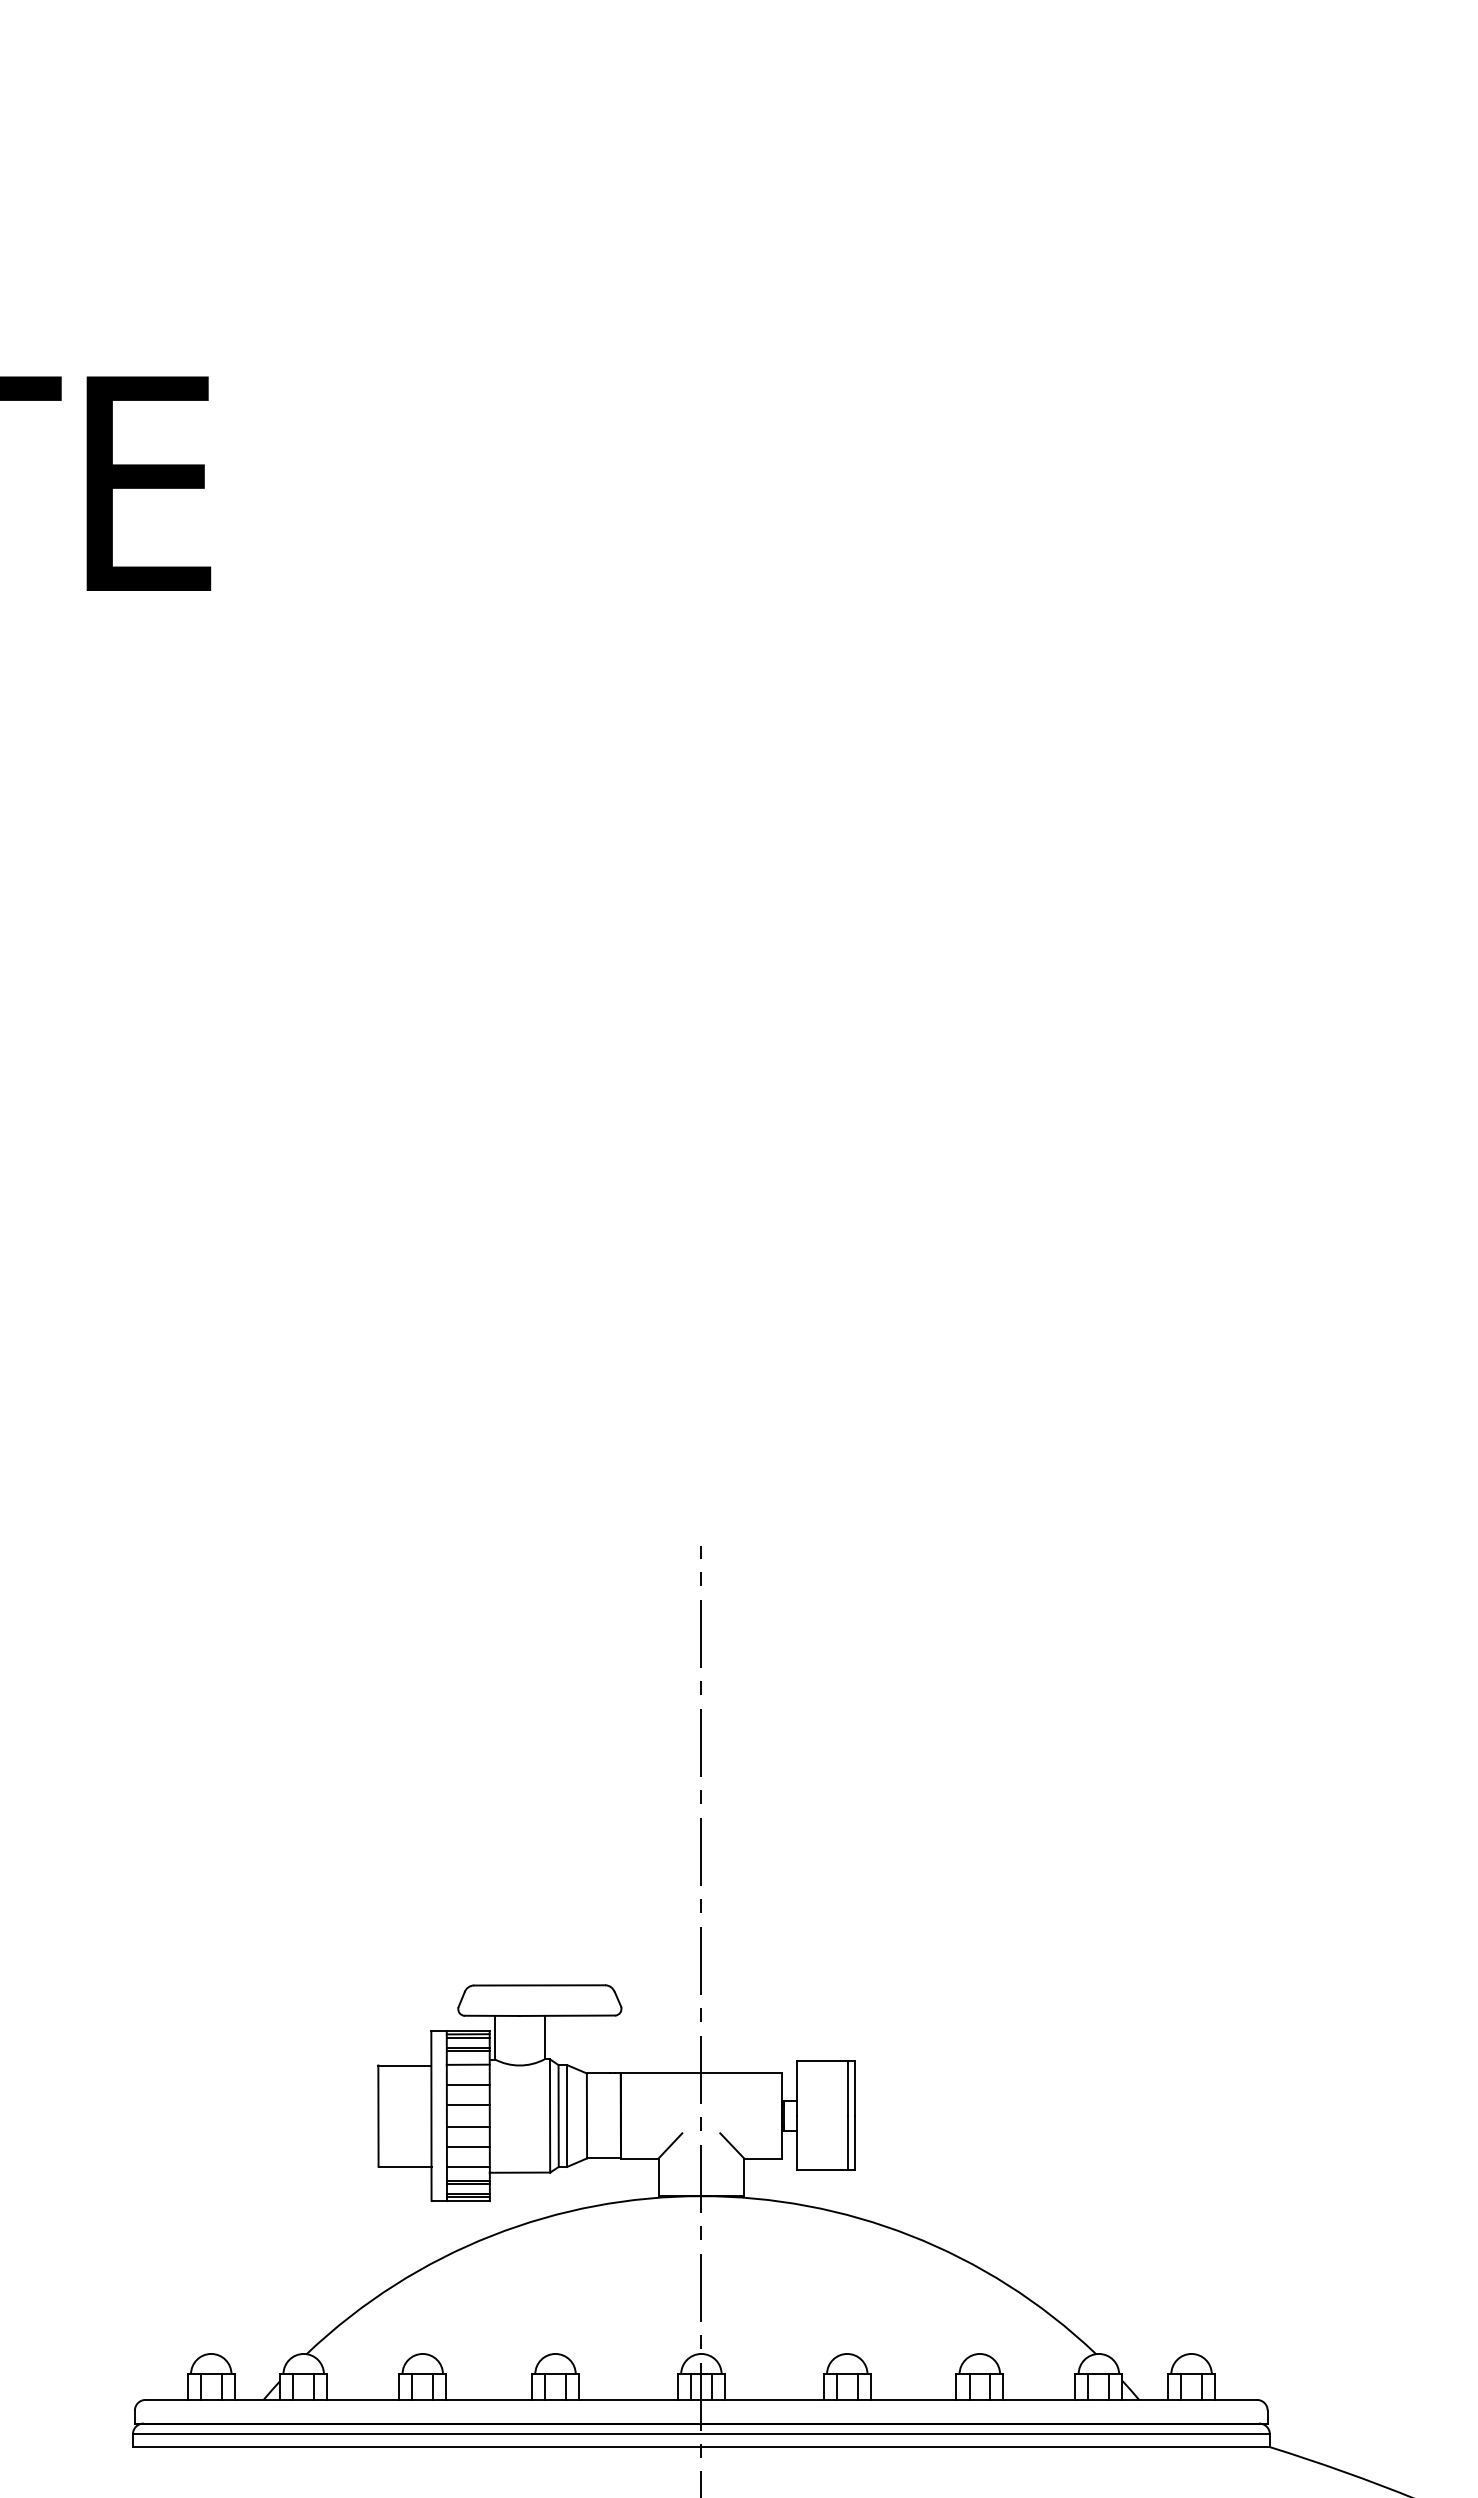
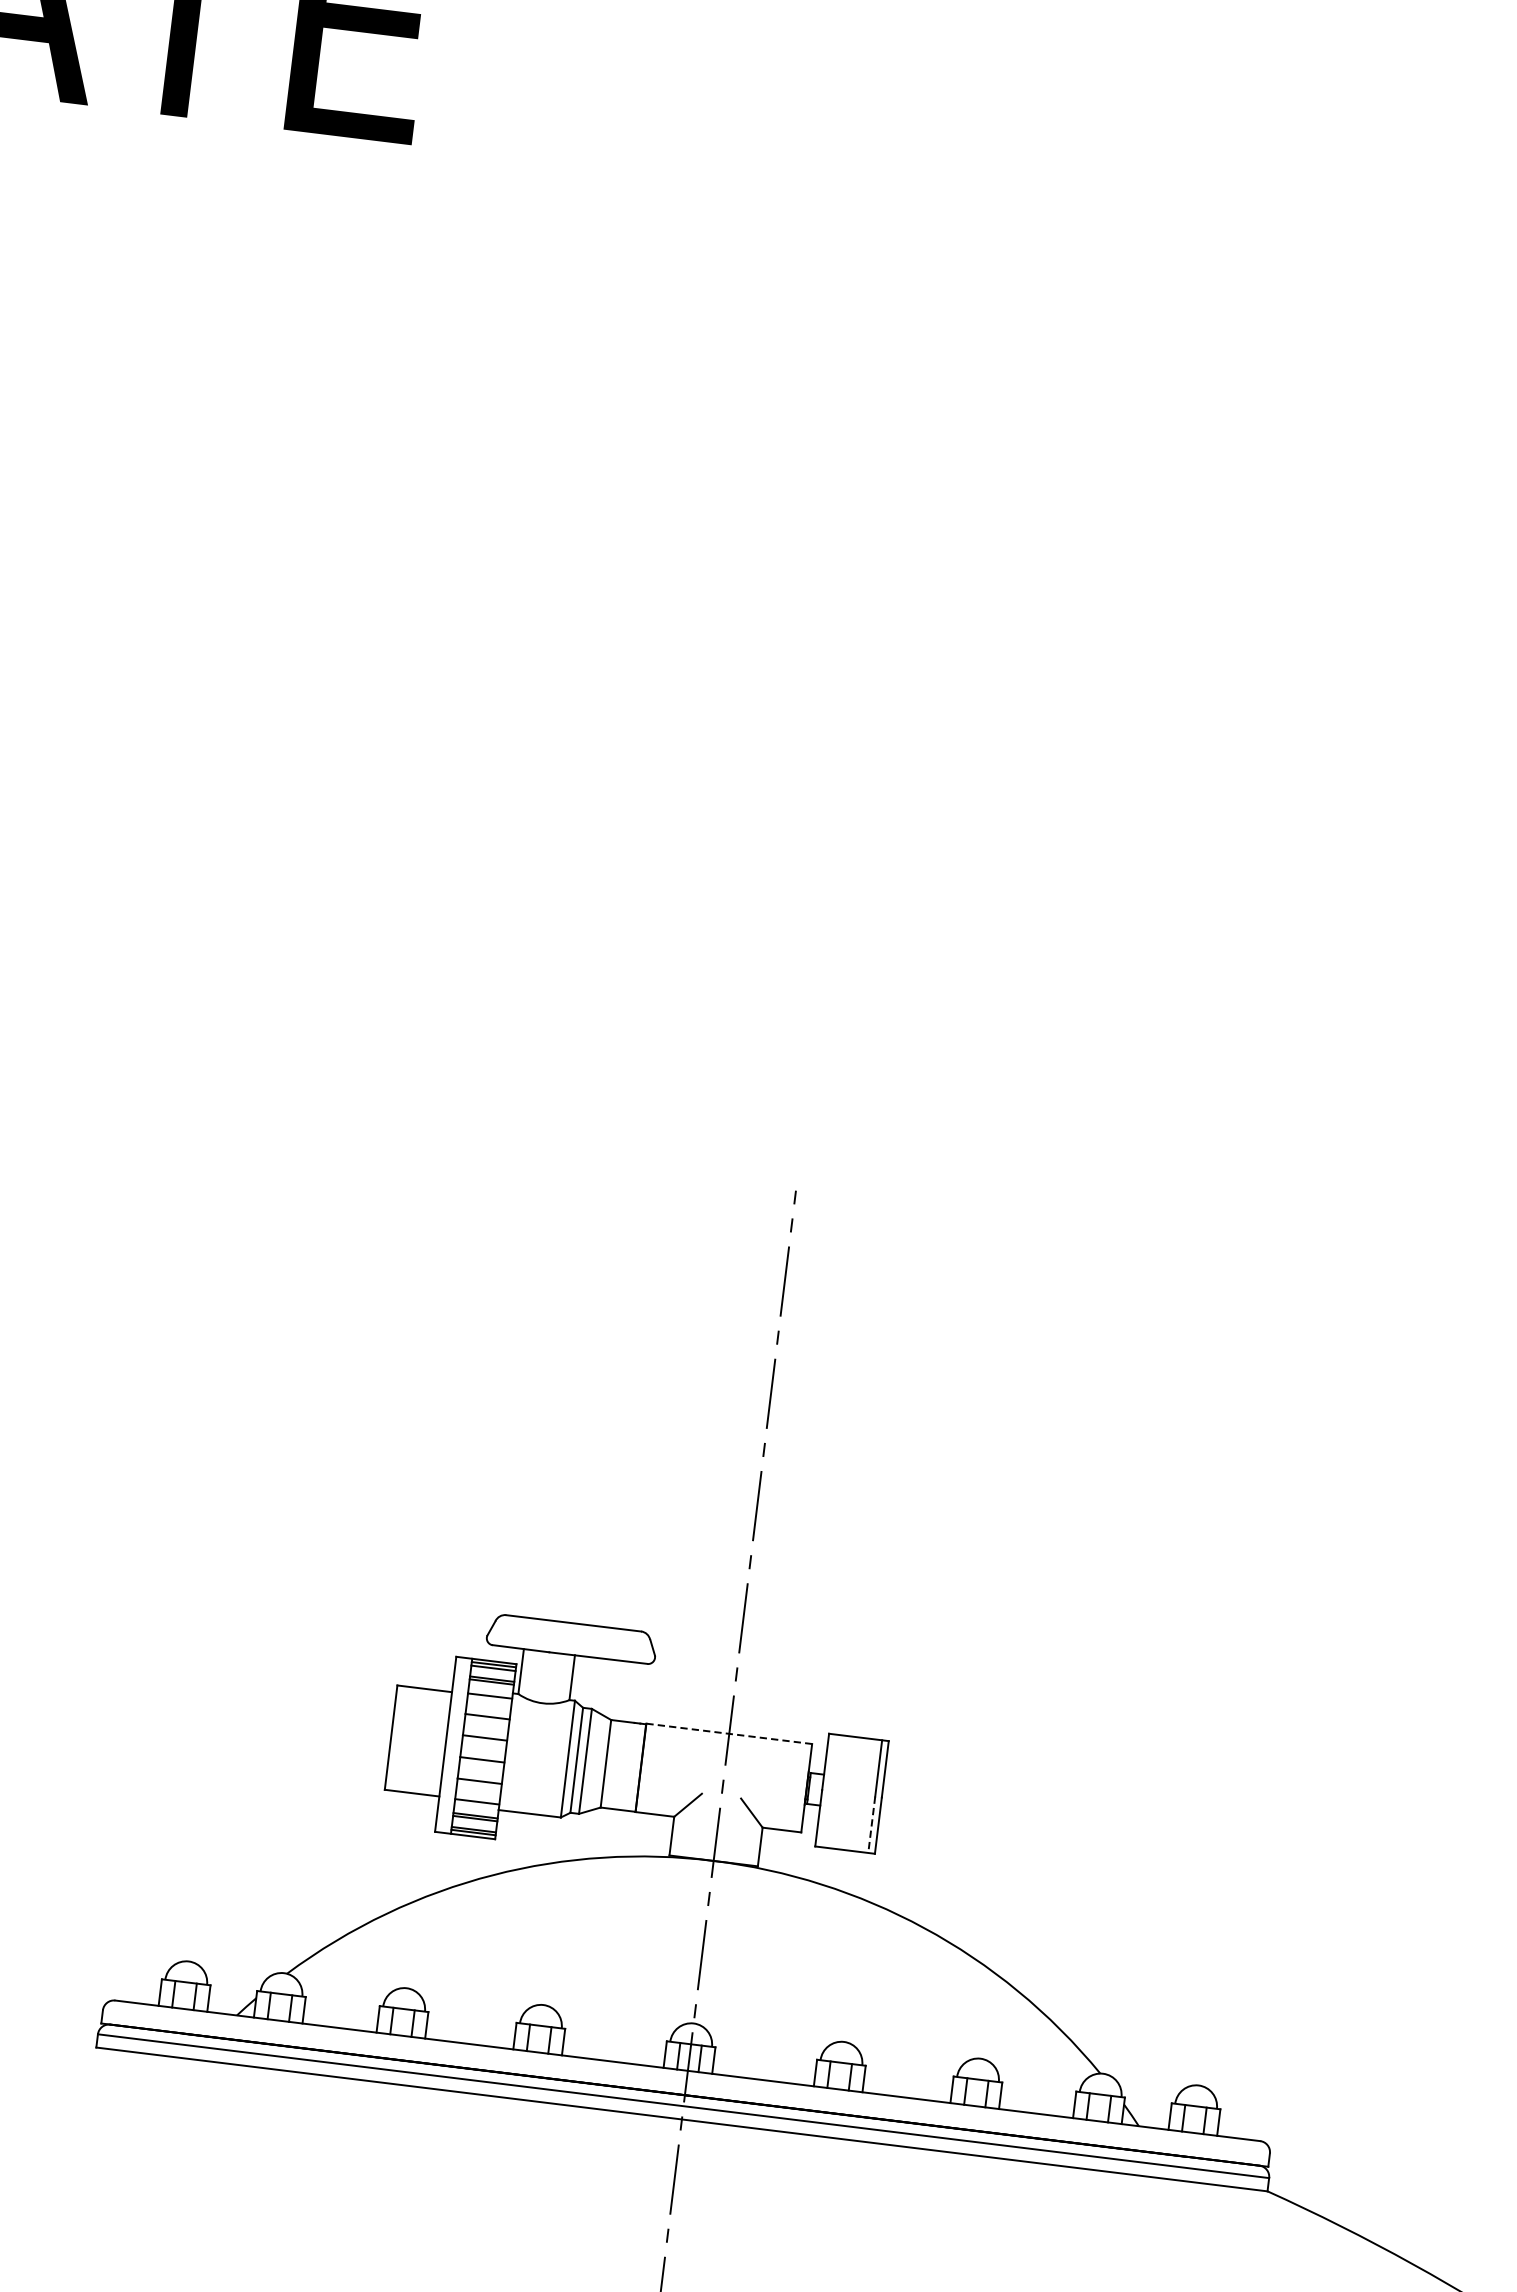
line: (701, 2072) -> (729, 1733), solid -> dashed
line: (848, 2143) -> (871, 1825), solid -> dashed

